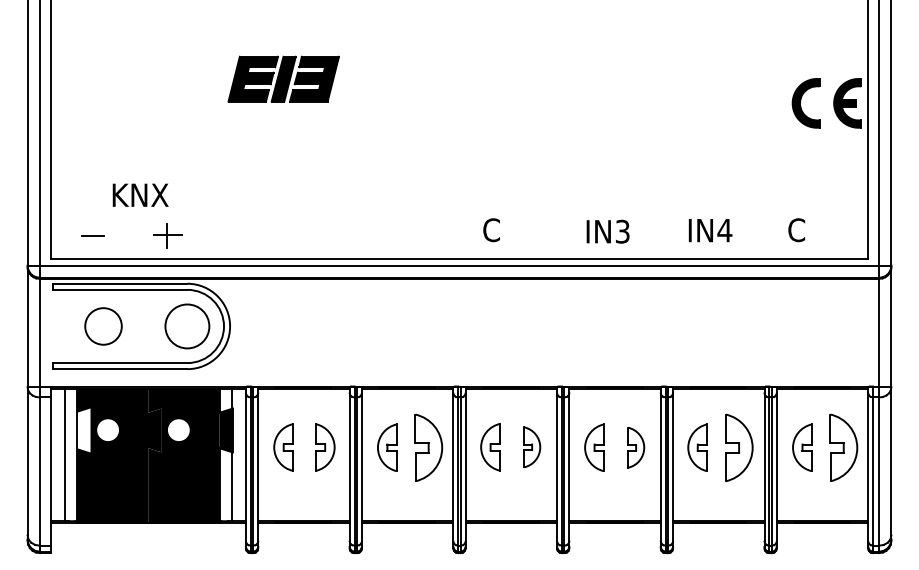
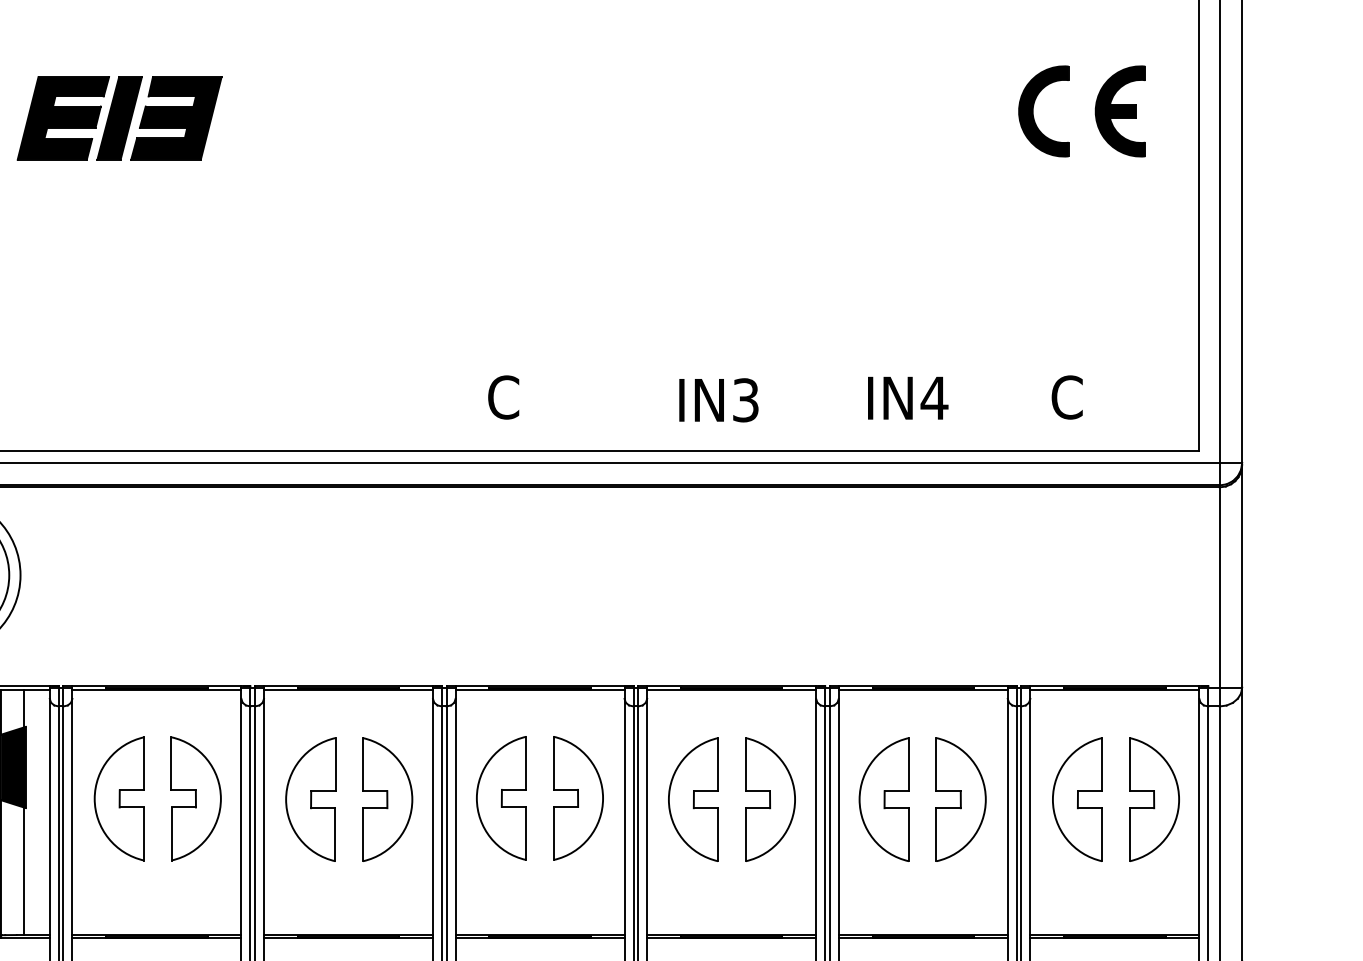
part: (833, 103) -> (1094, 111), moved
part: (283, 447) -> (119, 798), size x1.43
part: (325, 447) -> (196, 798), size x1.43
part: (387, 447) -> (311, 798), size x1.43
part: (490, 447) -> (501, 798), size x1.43
part: (532, 447) -> (579, 798), size x1.67
part: (594, 447) -> (693, 798), size x1.43
part: (636, 447) -> (771, 798), size x1.67
part: (697, 447) -> (883, 798), size x1.43
part: (802, 447) -> (1077, 798), size x1.43

